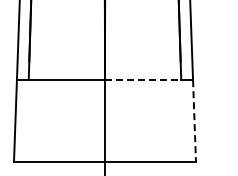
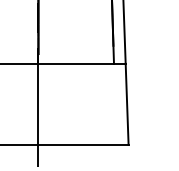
line: (143, 80) -> (76, 64), dashed -> solid
line: (194, 121) -> (127, 104), dashed -> solid

